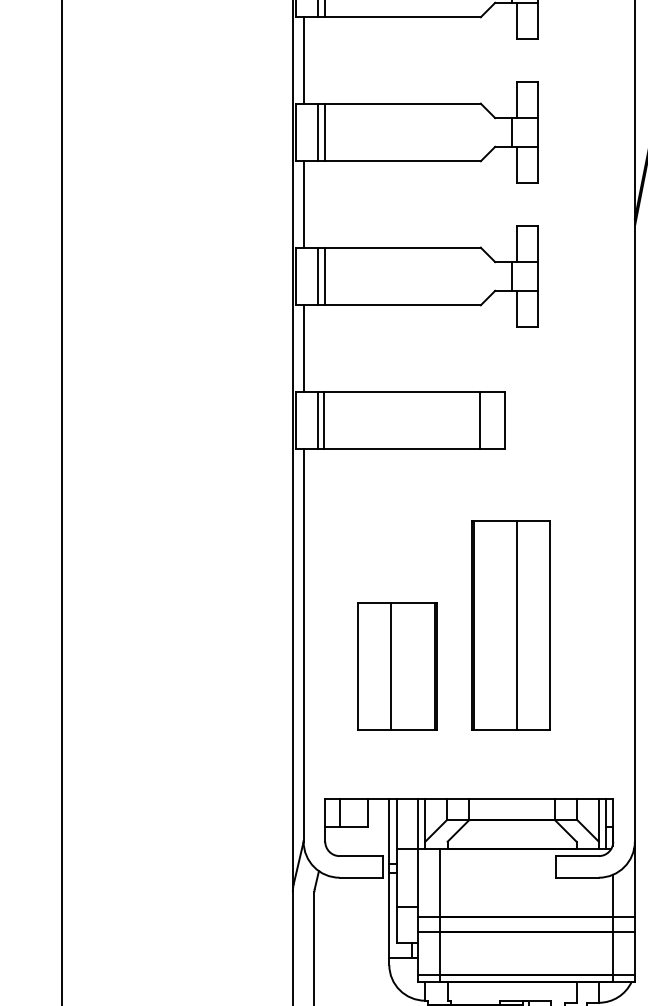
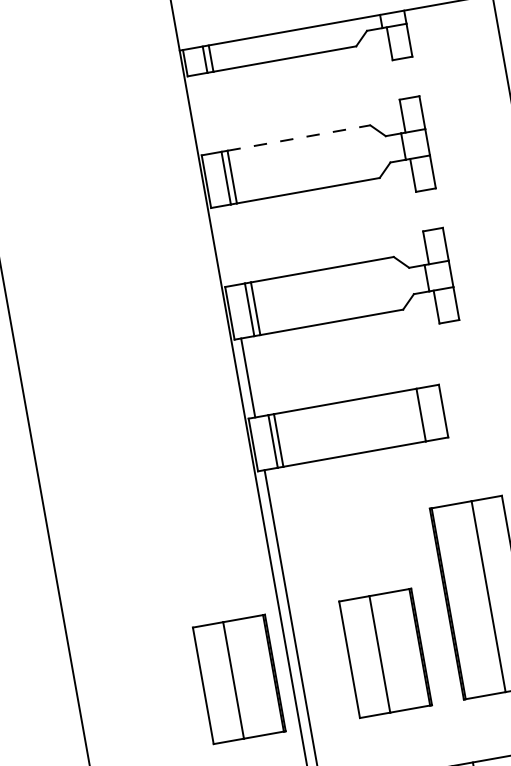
line: (303, 60) -> (201, 114), removed
line: (403, 103) -> (299, 137), solid -> dashed
line: (303, 204) -> (224, 246), removed
part: (237, 666) -> (239, 679), added

